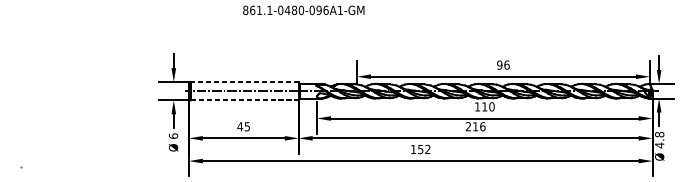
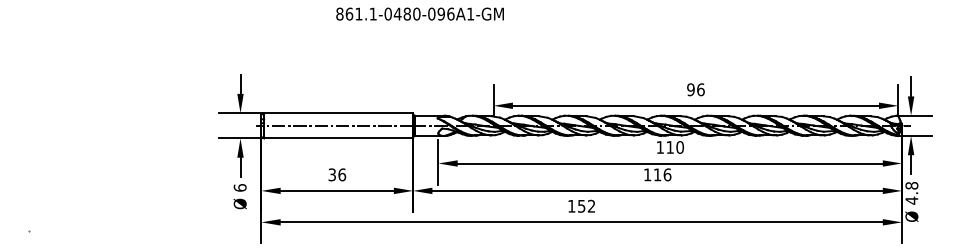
line: (244, 82) -> (338, 113), dashed -> solid
line: (245, 100) -> (339, 138), dashed -> solid
text: (244, 126) -> (337, 174), 45 -> 36
text: (468, 126) -> (647, 174), 216 -> 116

